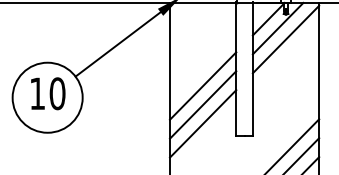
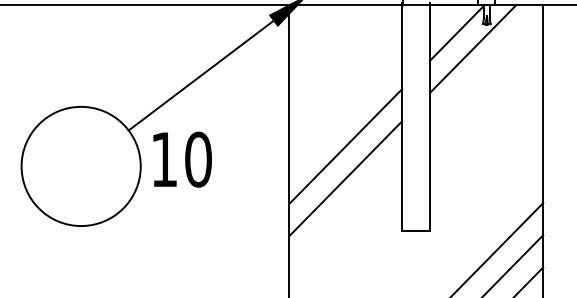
line: (285, 39) -> (485, 67), removed
text: (48, 93) -> (182, 159), moved
line: (202, 123) -> (344, 210), removed

